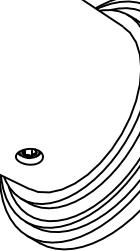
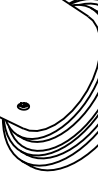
part: (29, 157) -> (23, 106), size x0.6

